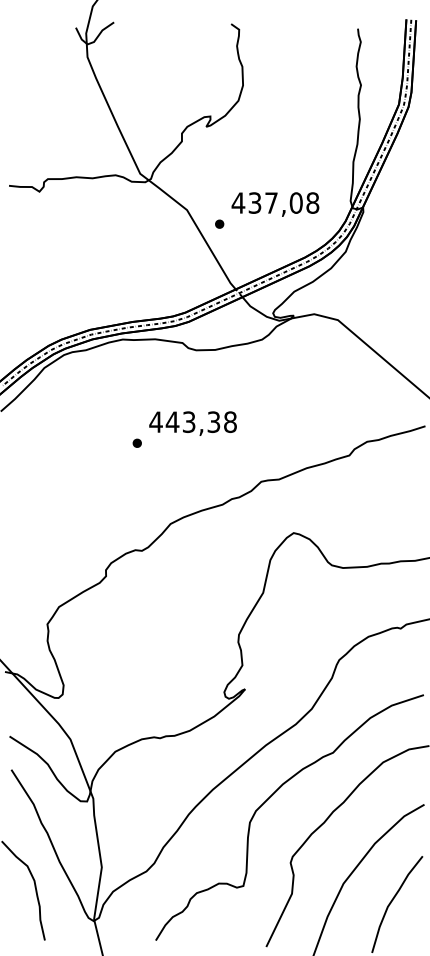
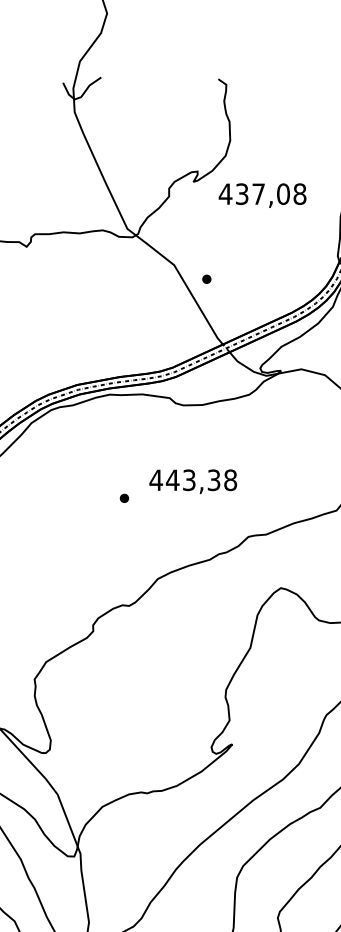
text: (275, 204) -> (262, 195), moved
text: (192, 423) -> (192, 481), moved

